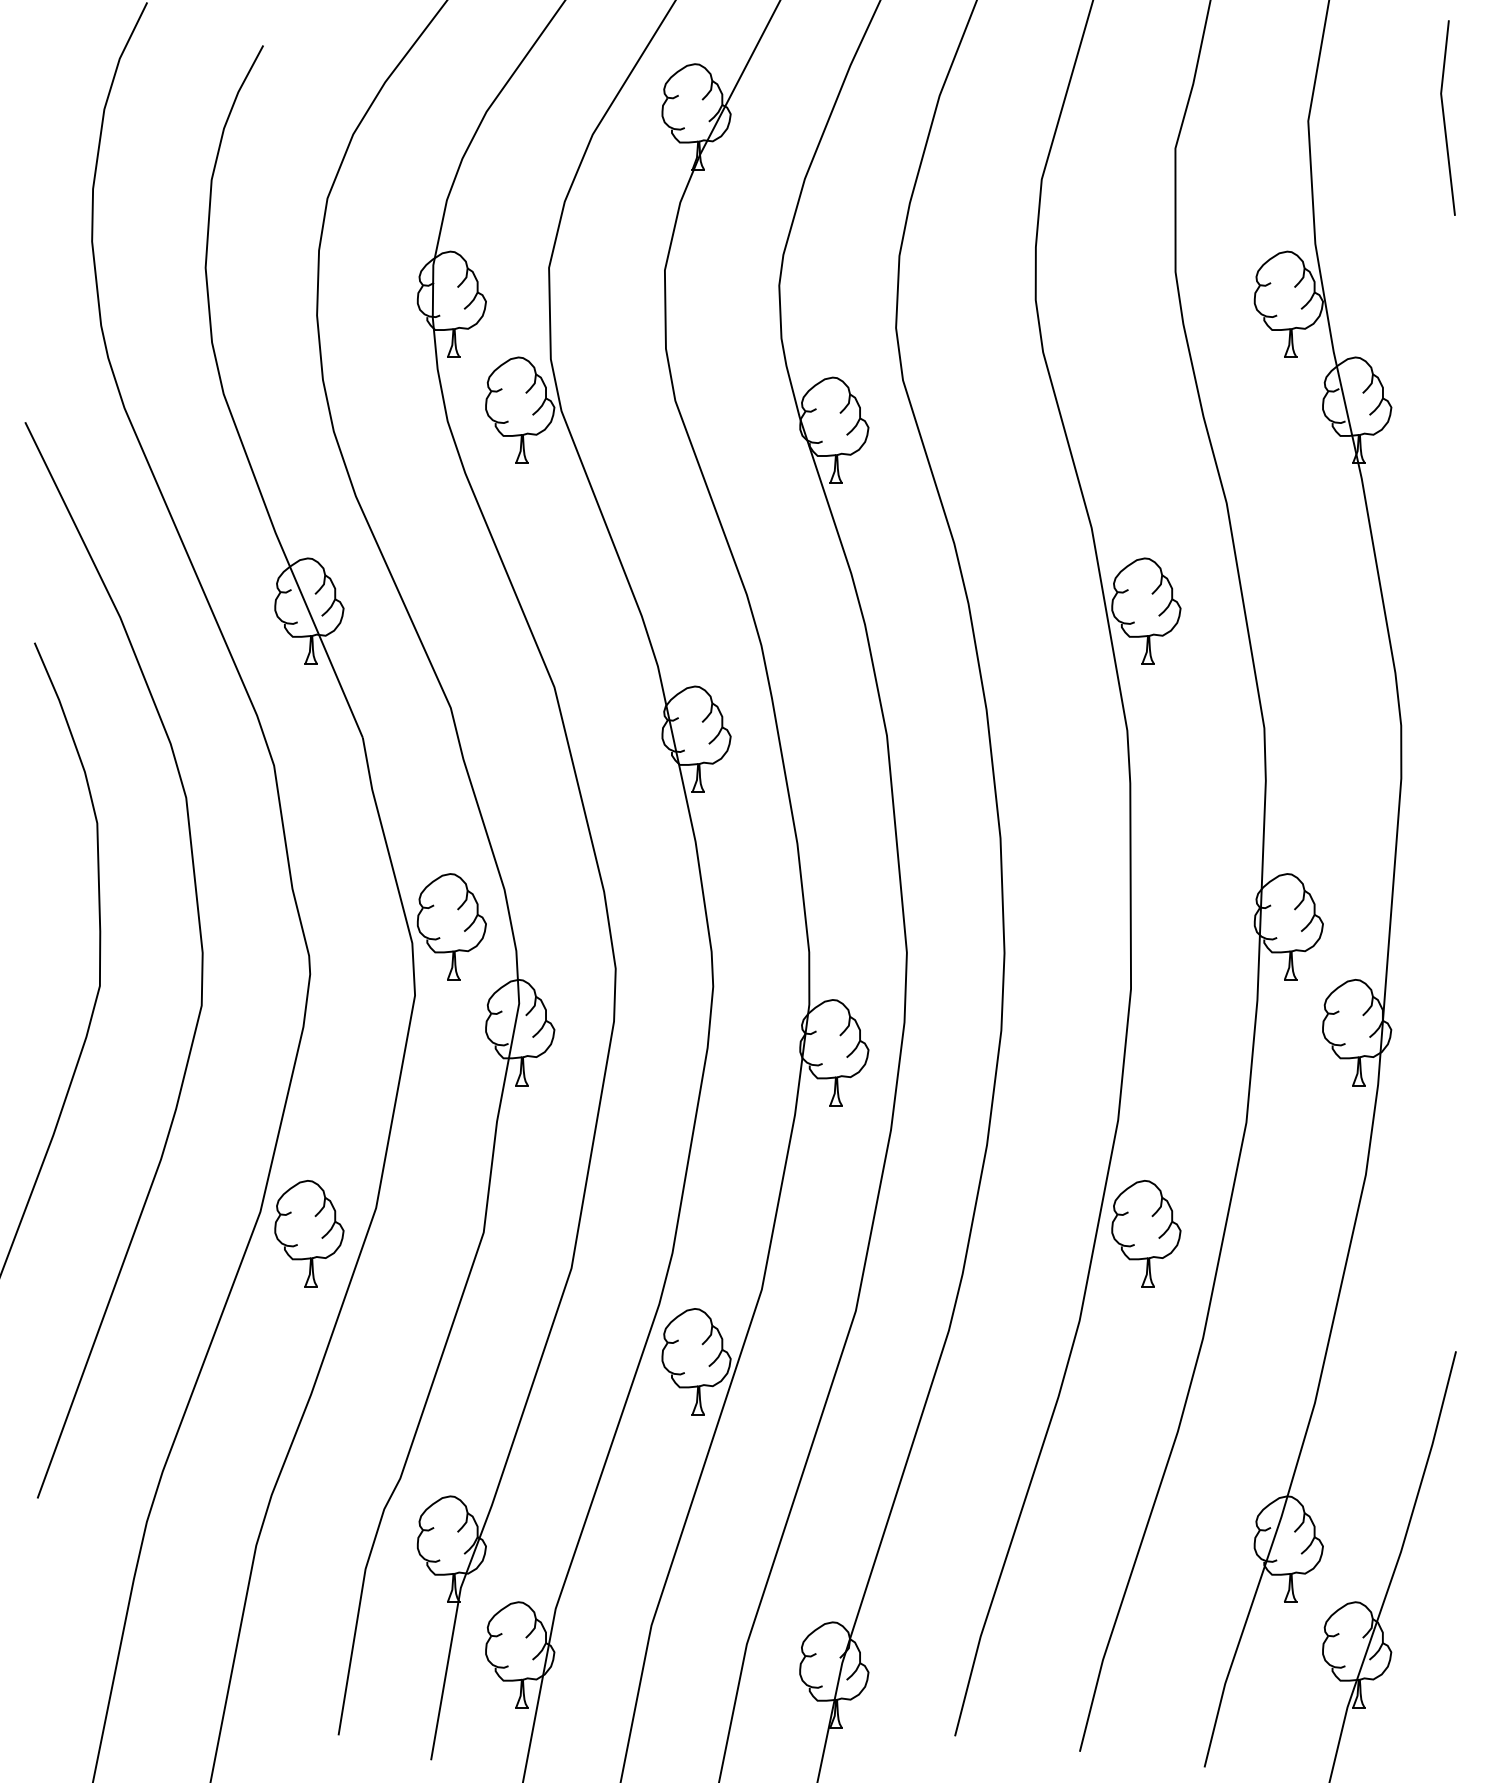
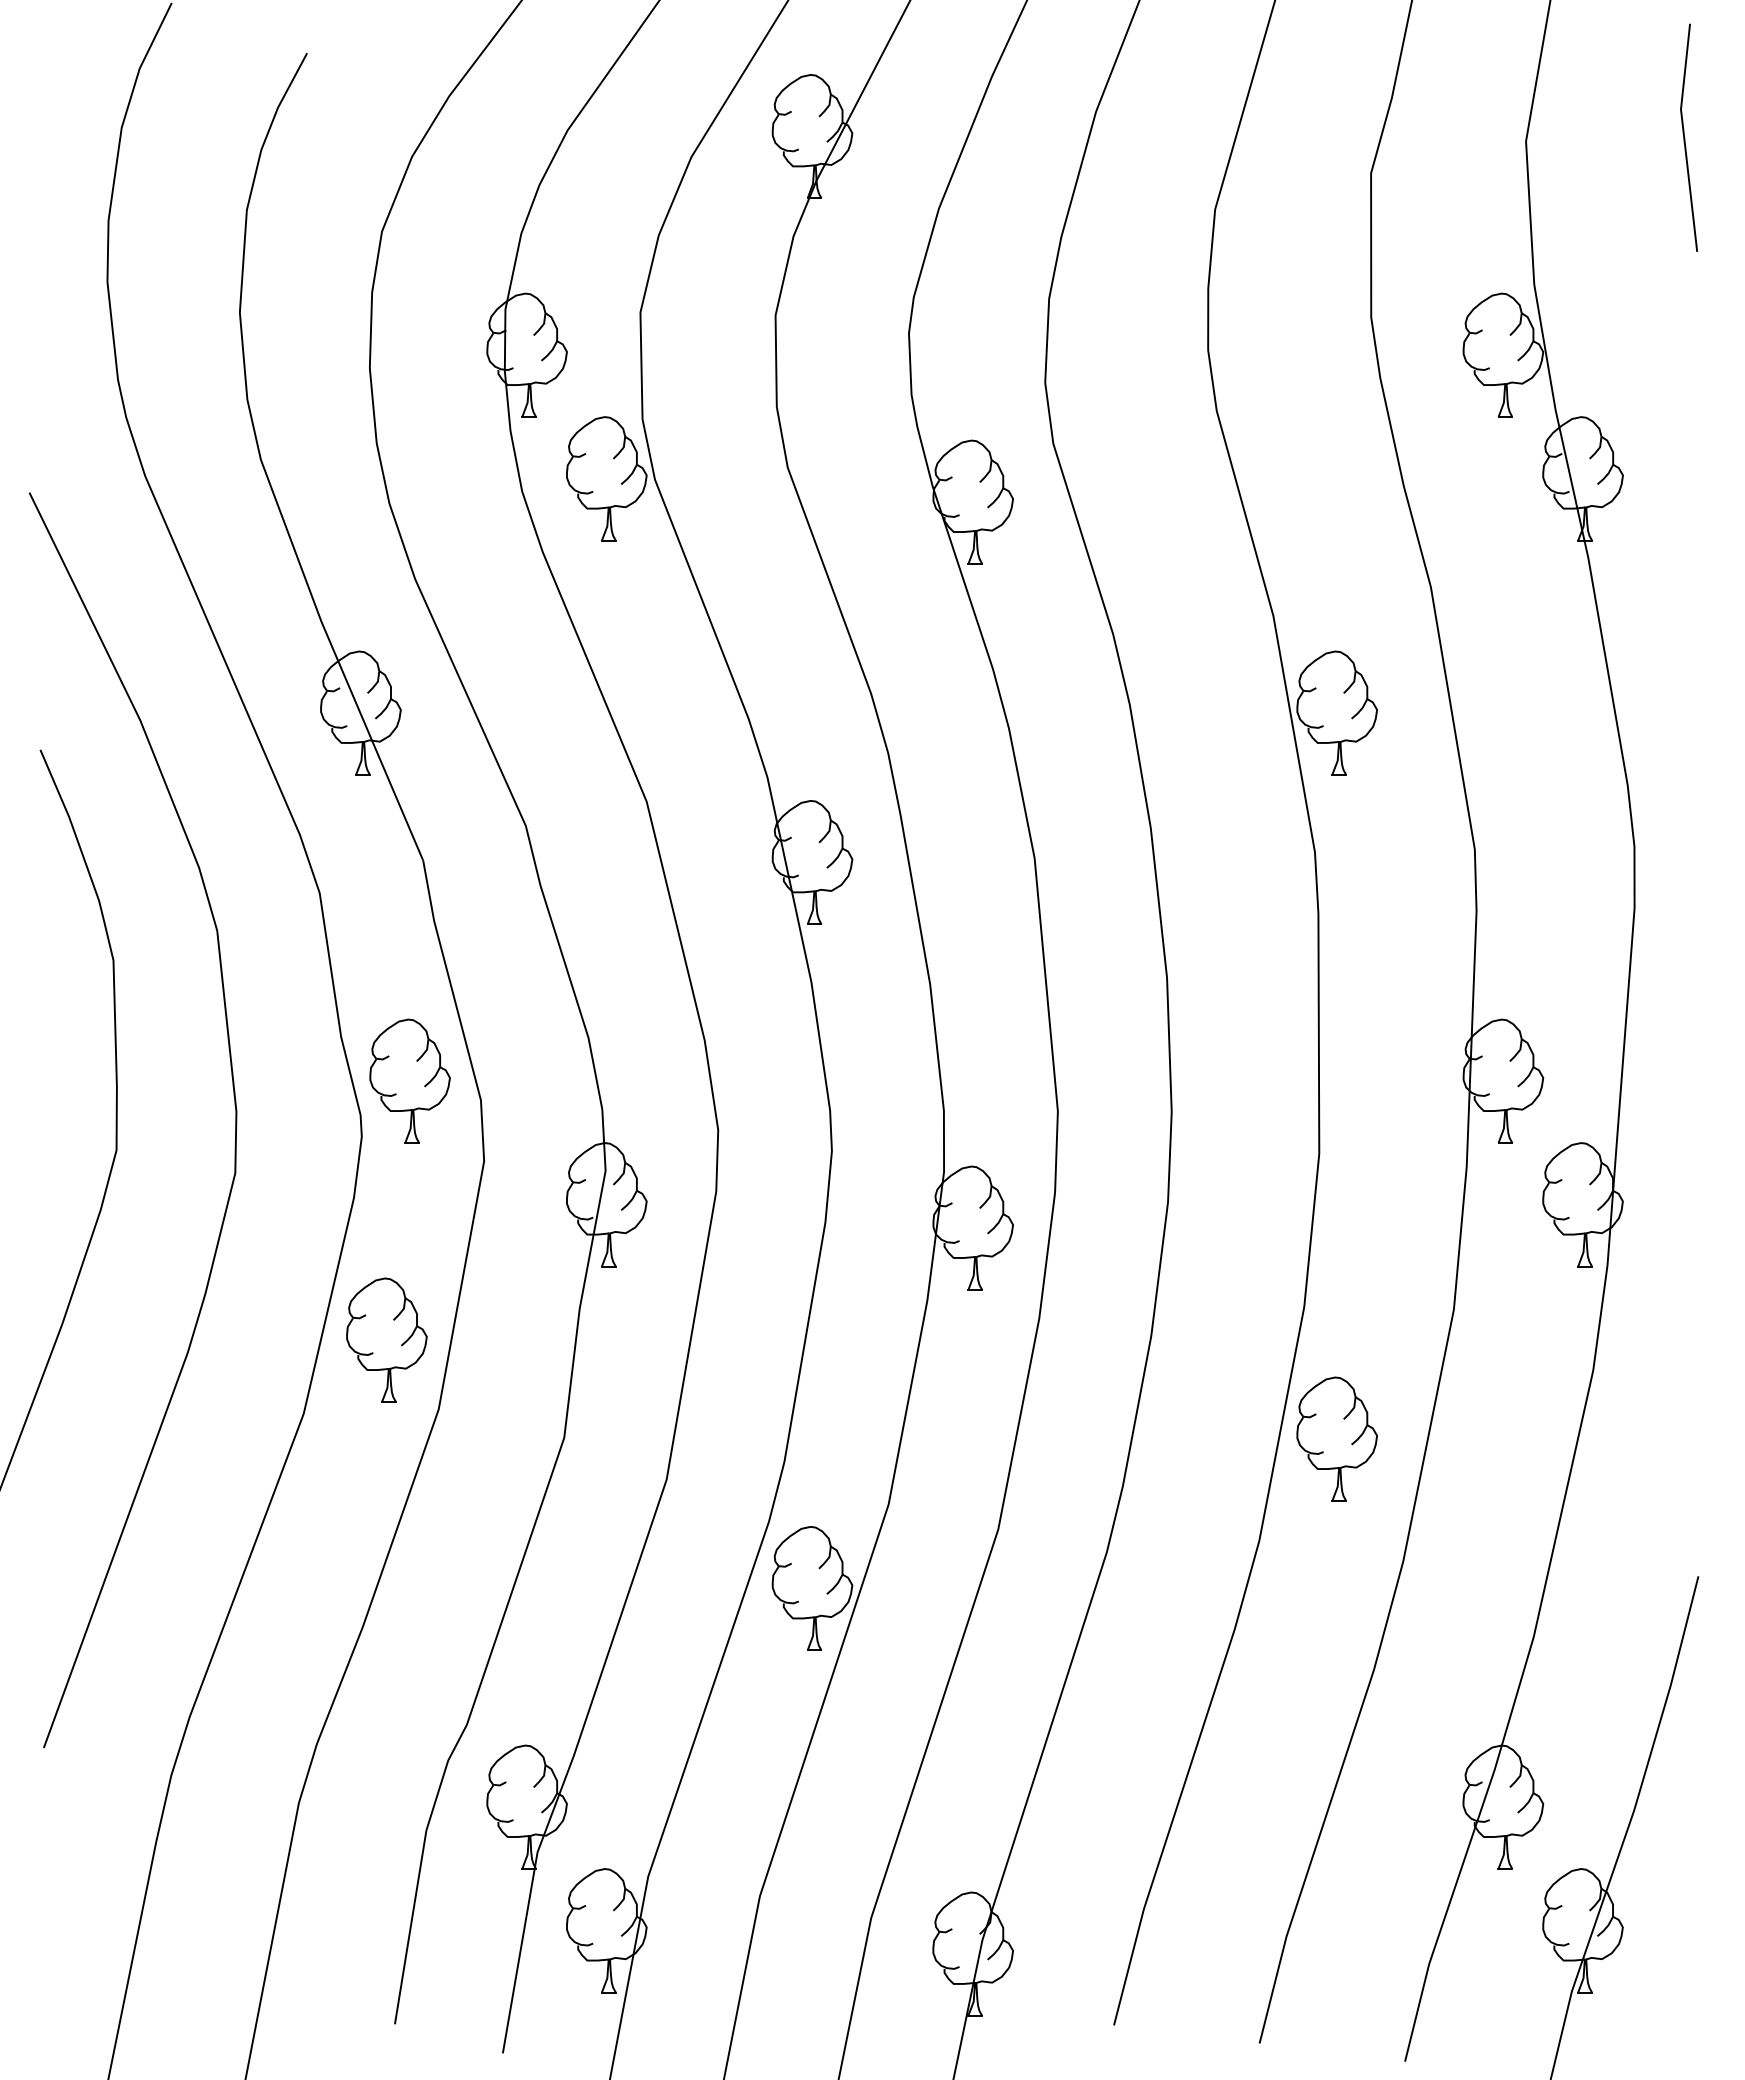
part: (451, 926) -> (409, 1080), moved
part: (309, 1233) -> (386, 1339), moved

